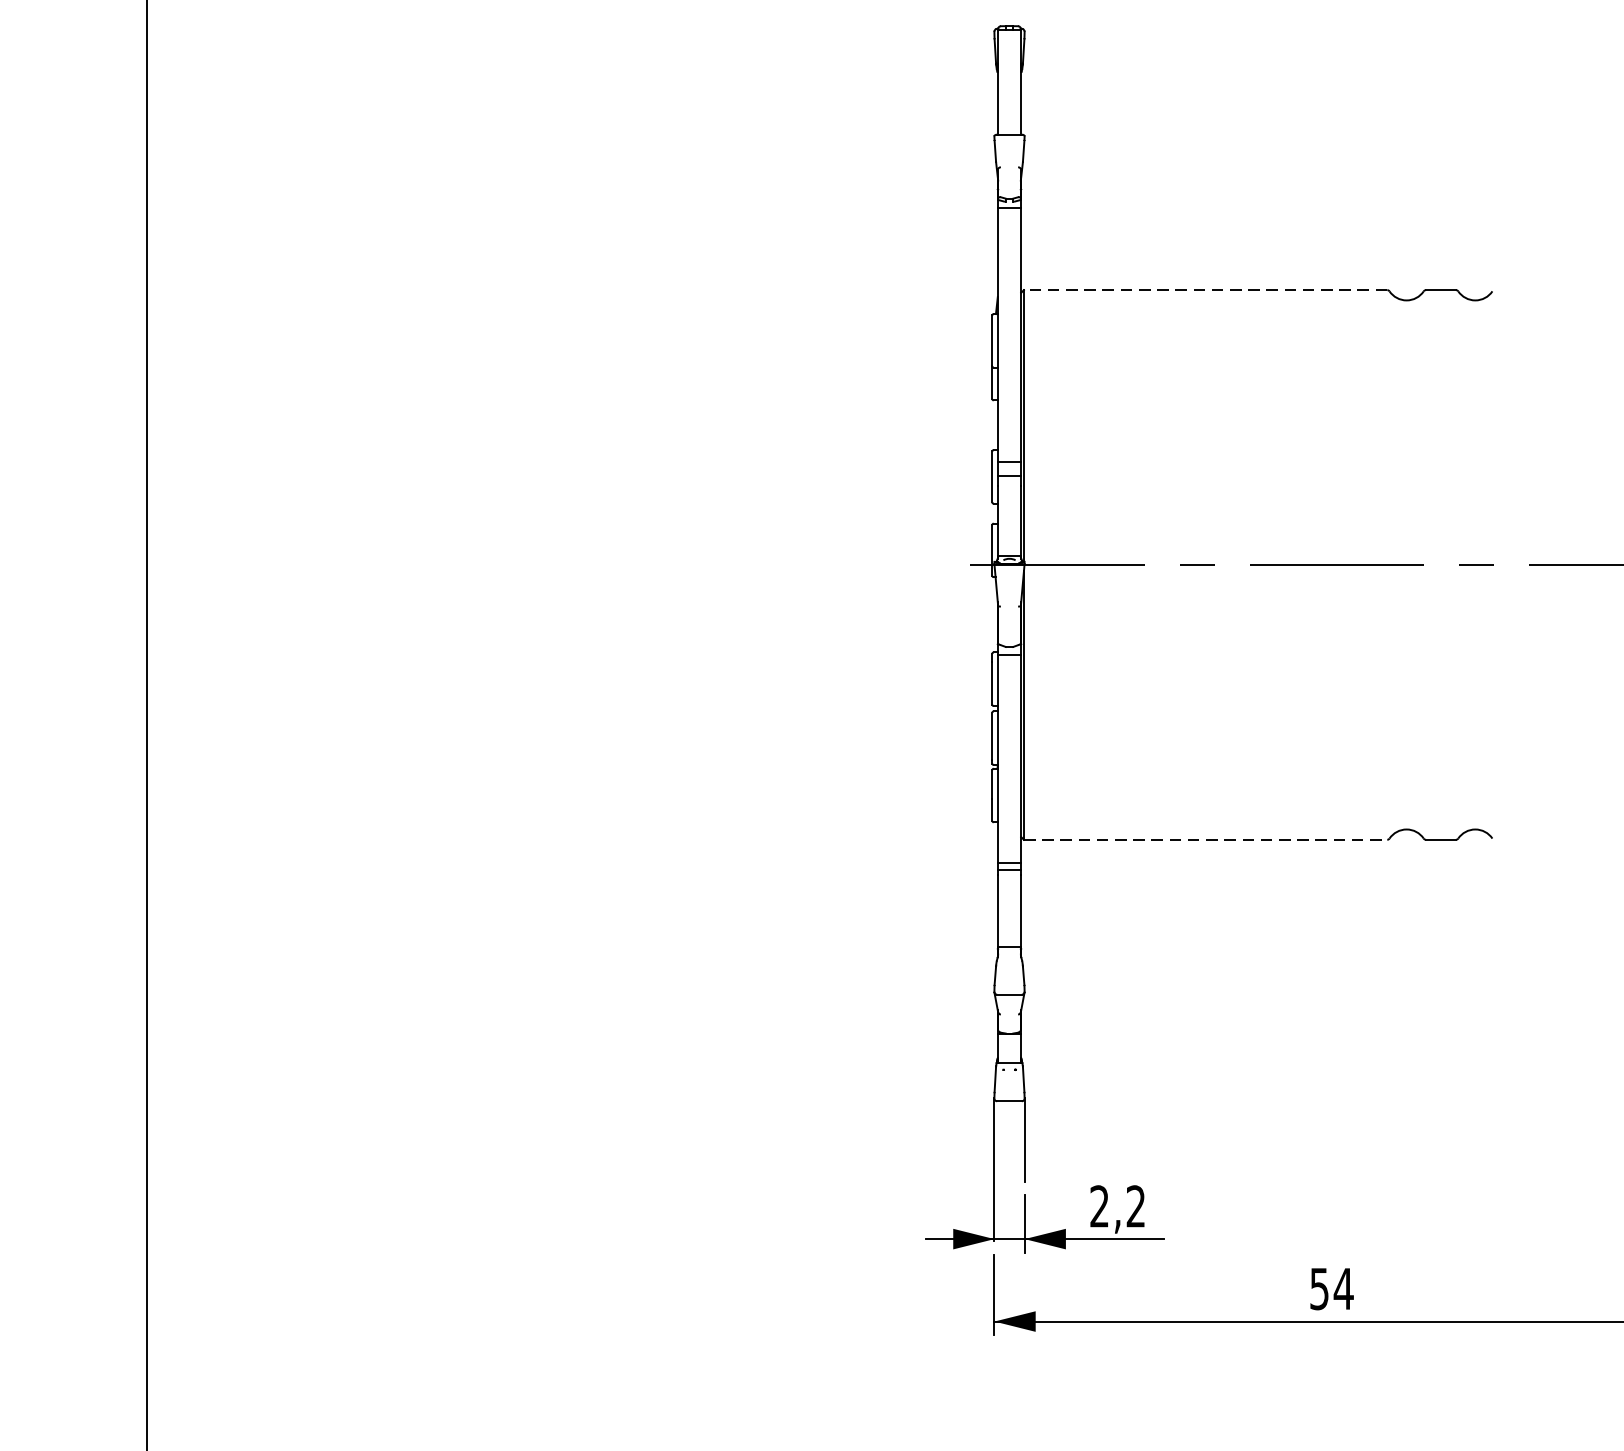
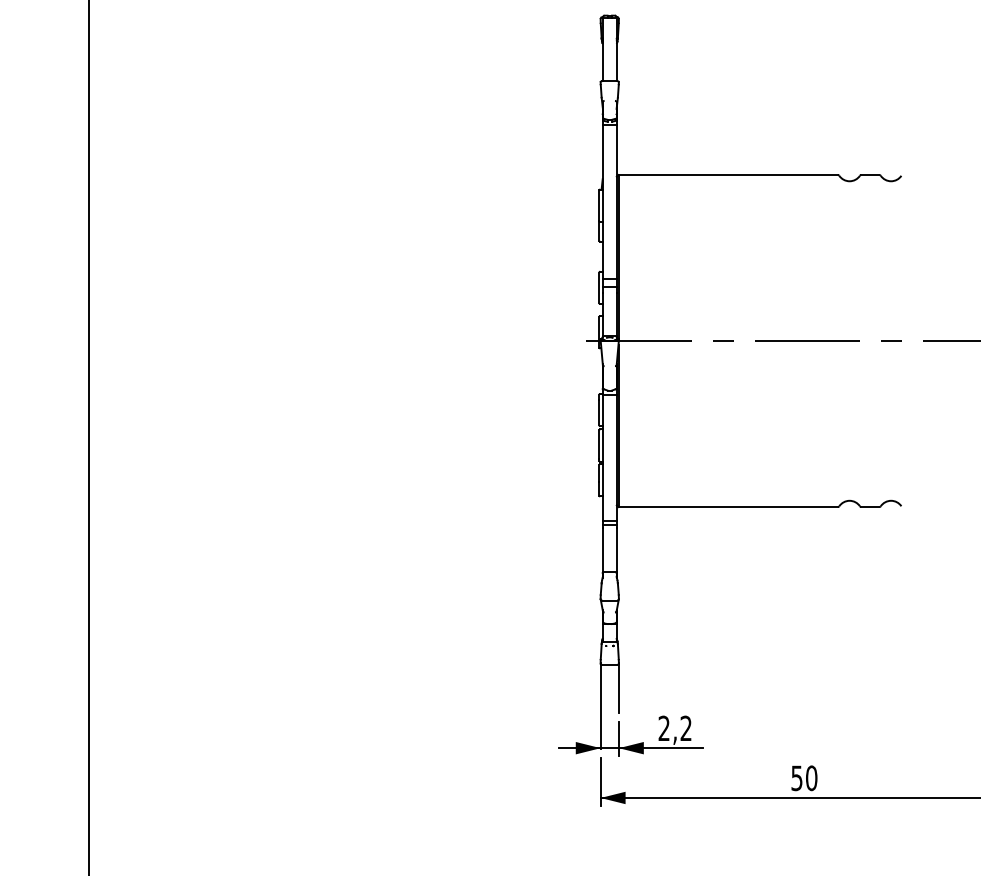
line: (1206, 290) -> (728, 175), dashed -> solid
line: (1206, 840) -> (728, 507), dashed -> solid
text: (1343, 1289) -> (811, 778), 54 -> 50

